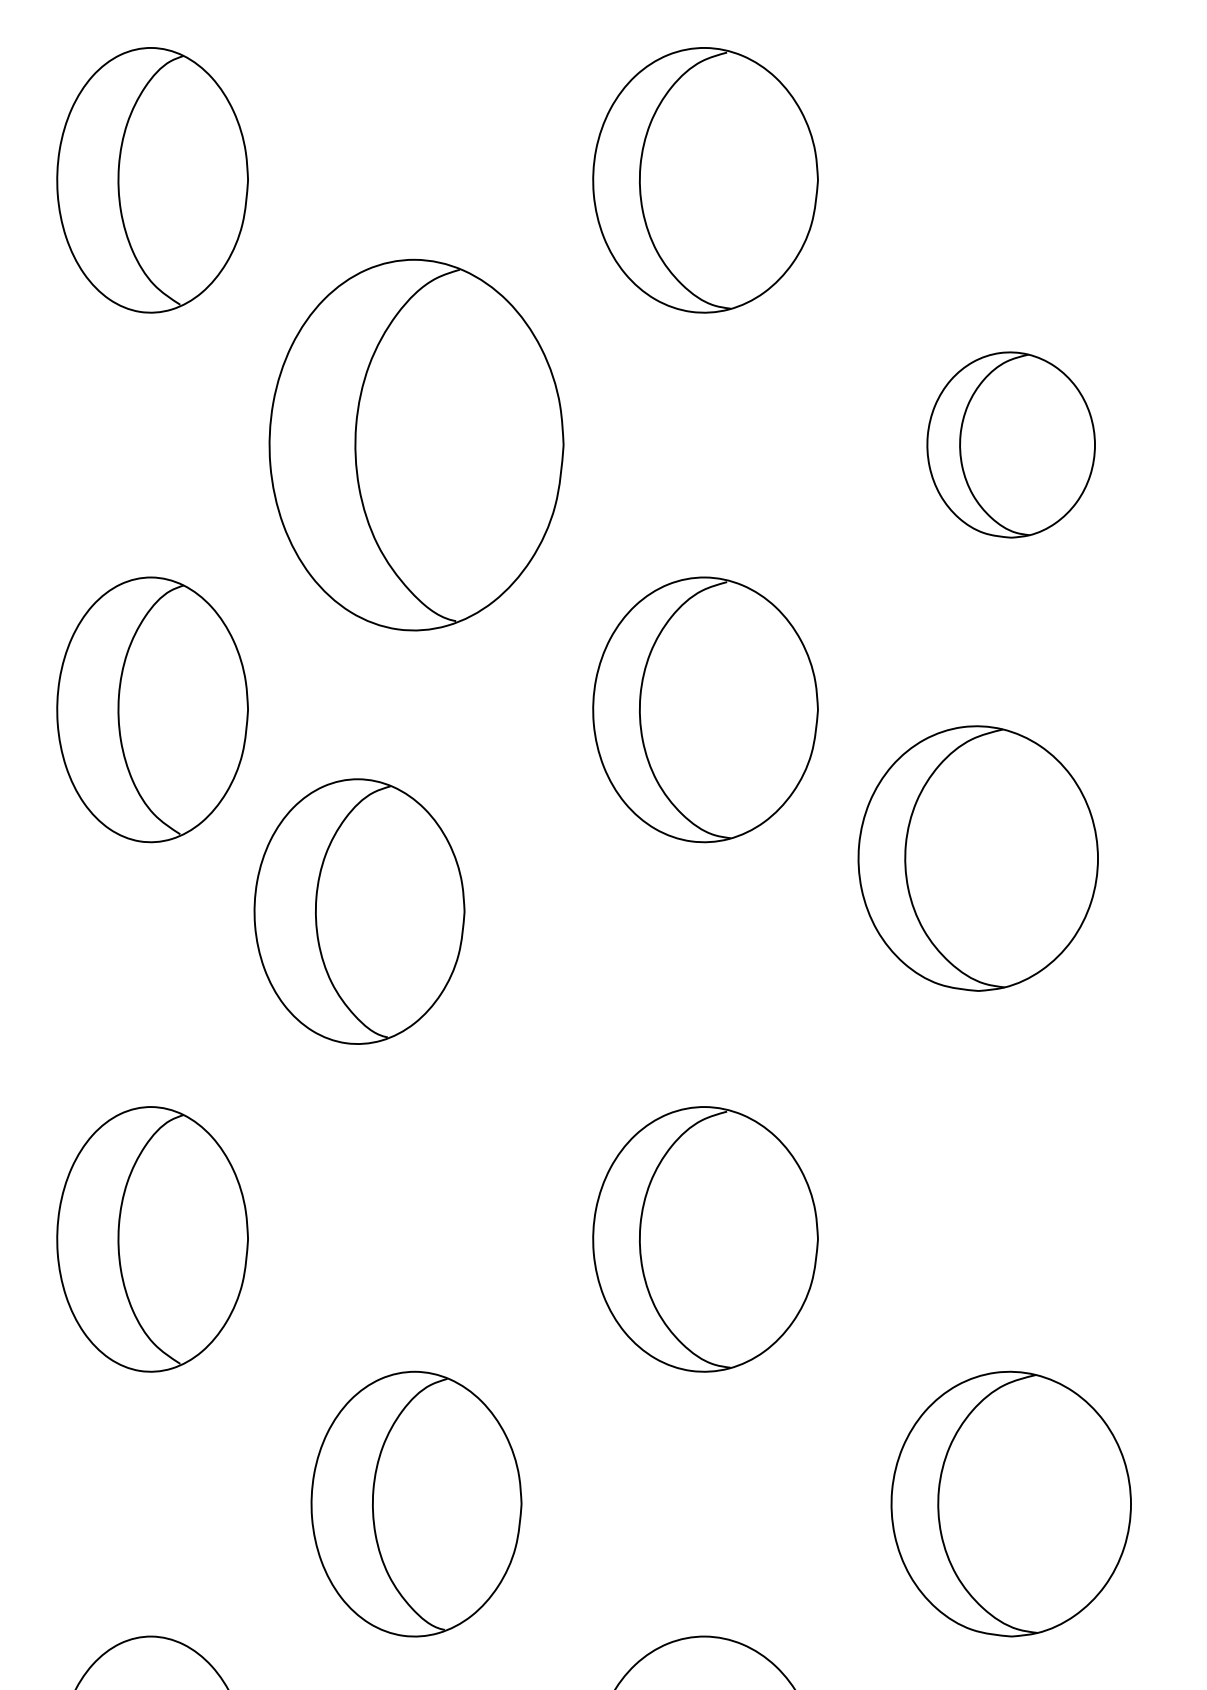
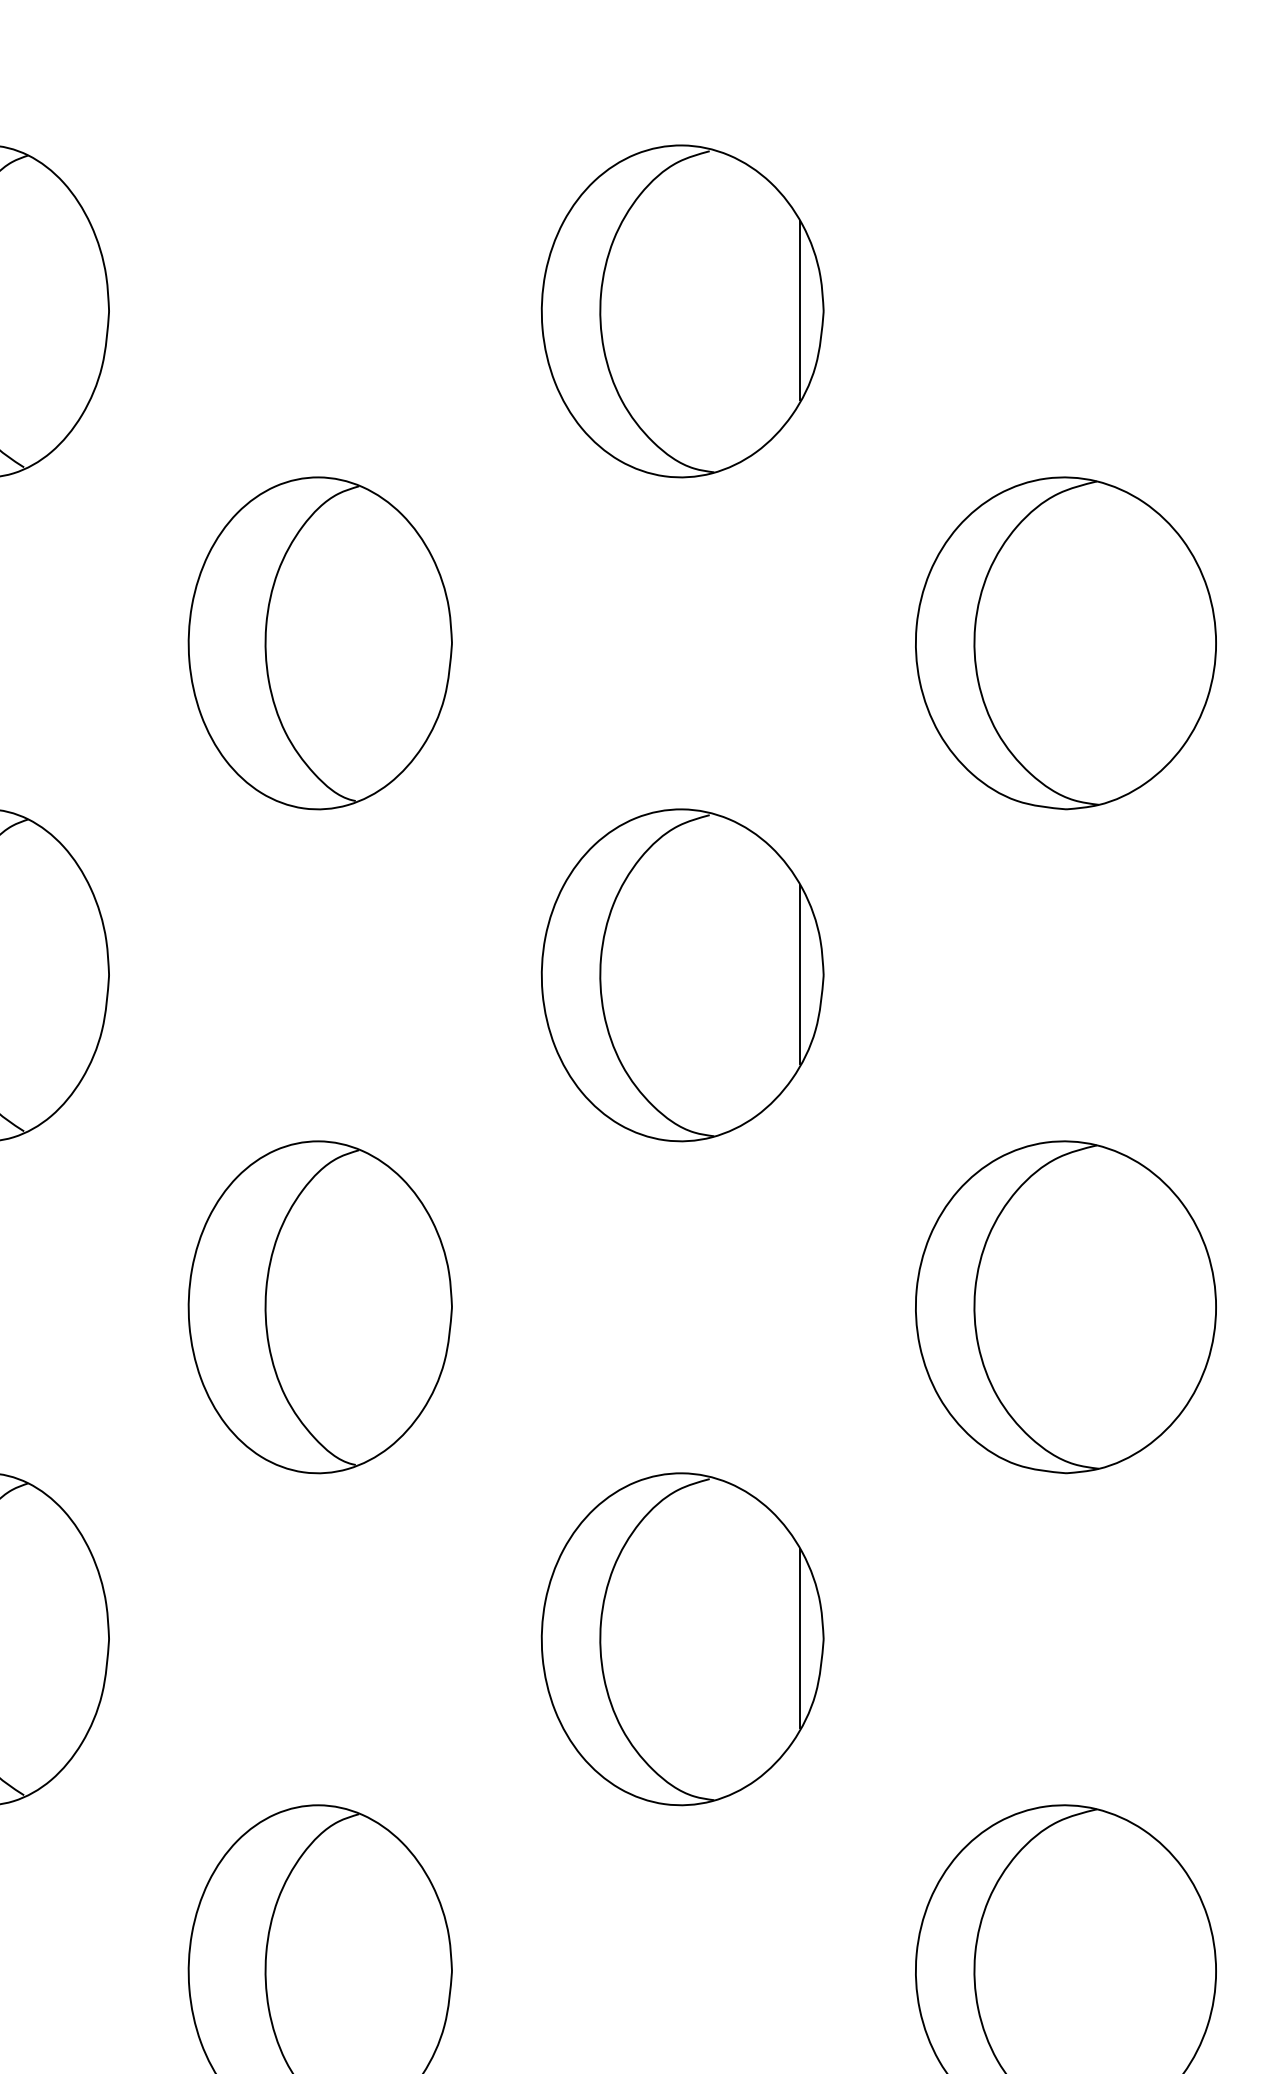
line: (798, 179) -> (799, 310), added
part: (416, 444) -> (320, 642), size x0.71
part: (1010, 444) -> (1065, 642), size x1.43
line: (798, 708) -> (799, 973), added
part: (977, 858) -> (1065, 1307), moved
part: (359, 911) -> (320, 1307), moved
line: (798, 1238) -> (799, 1638), added

